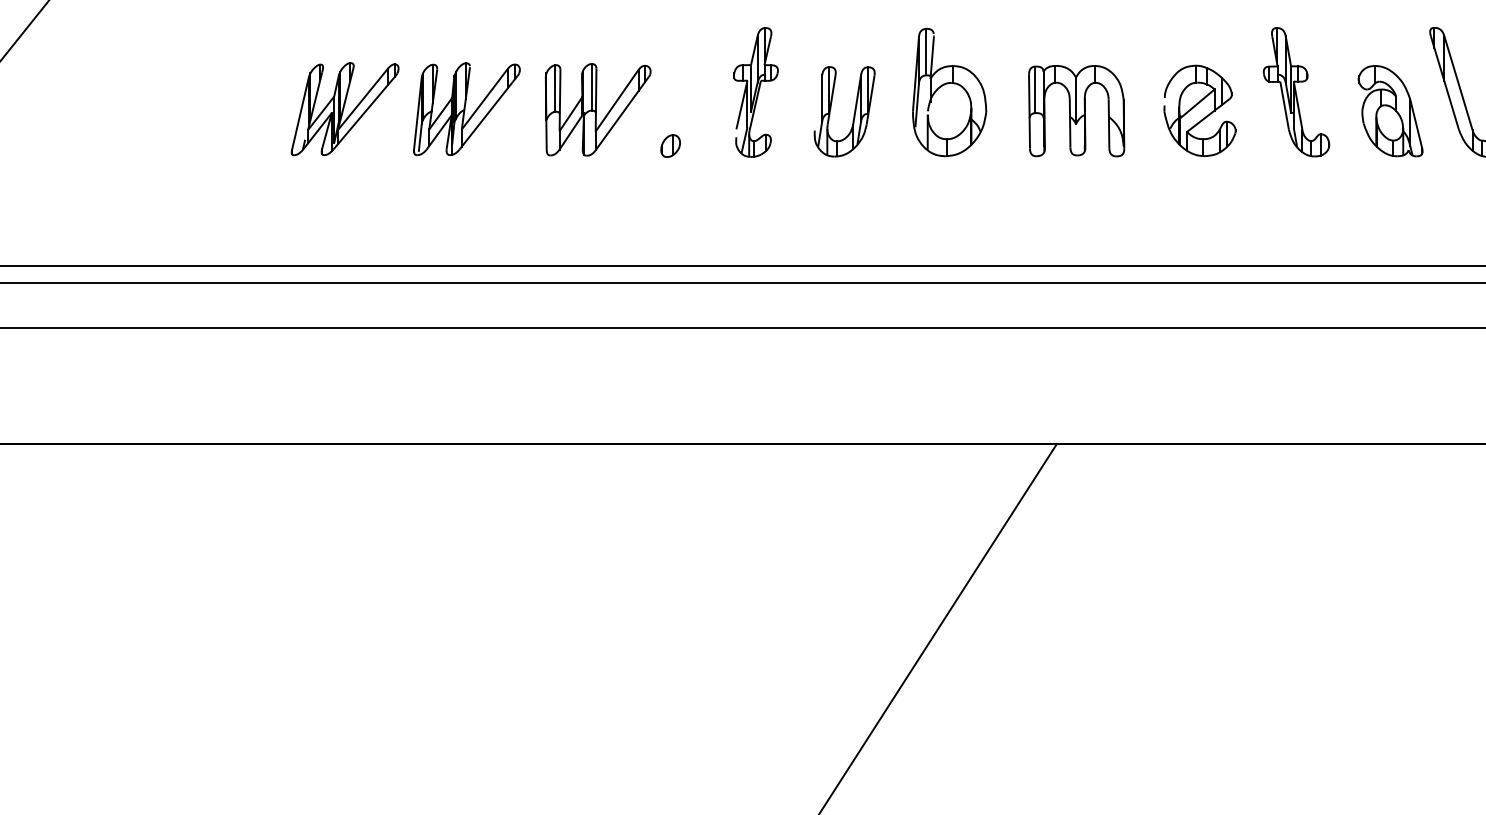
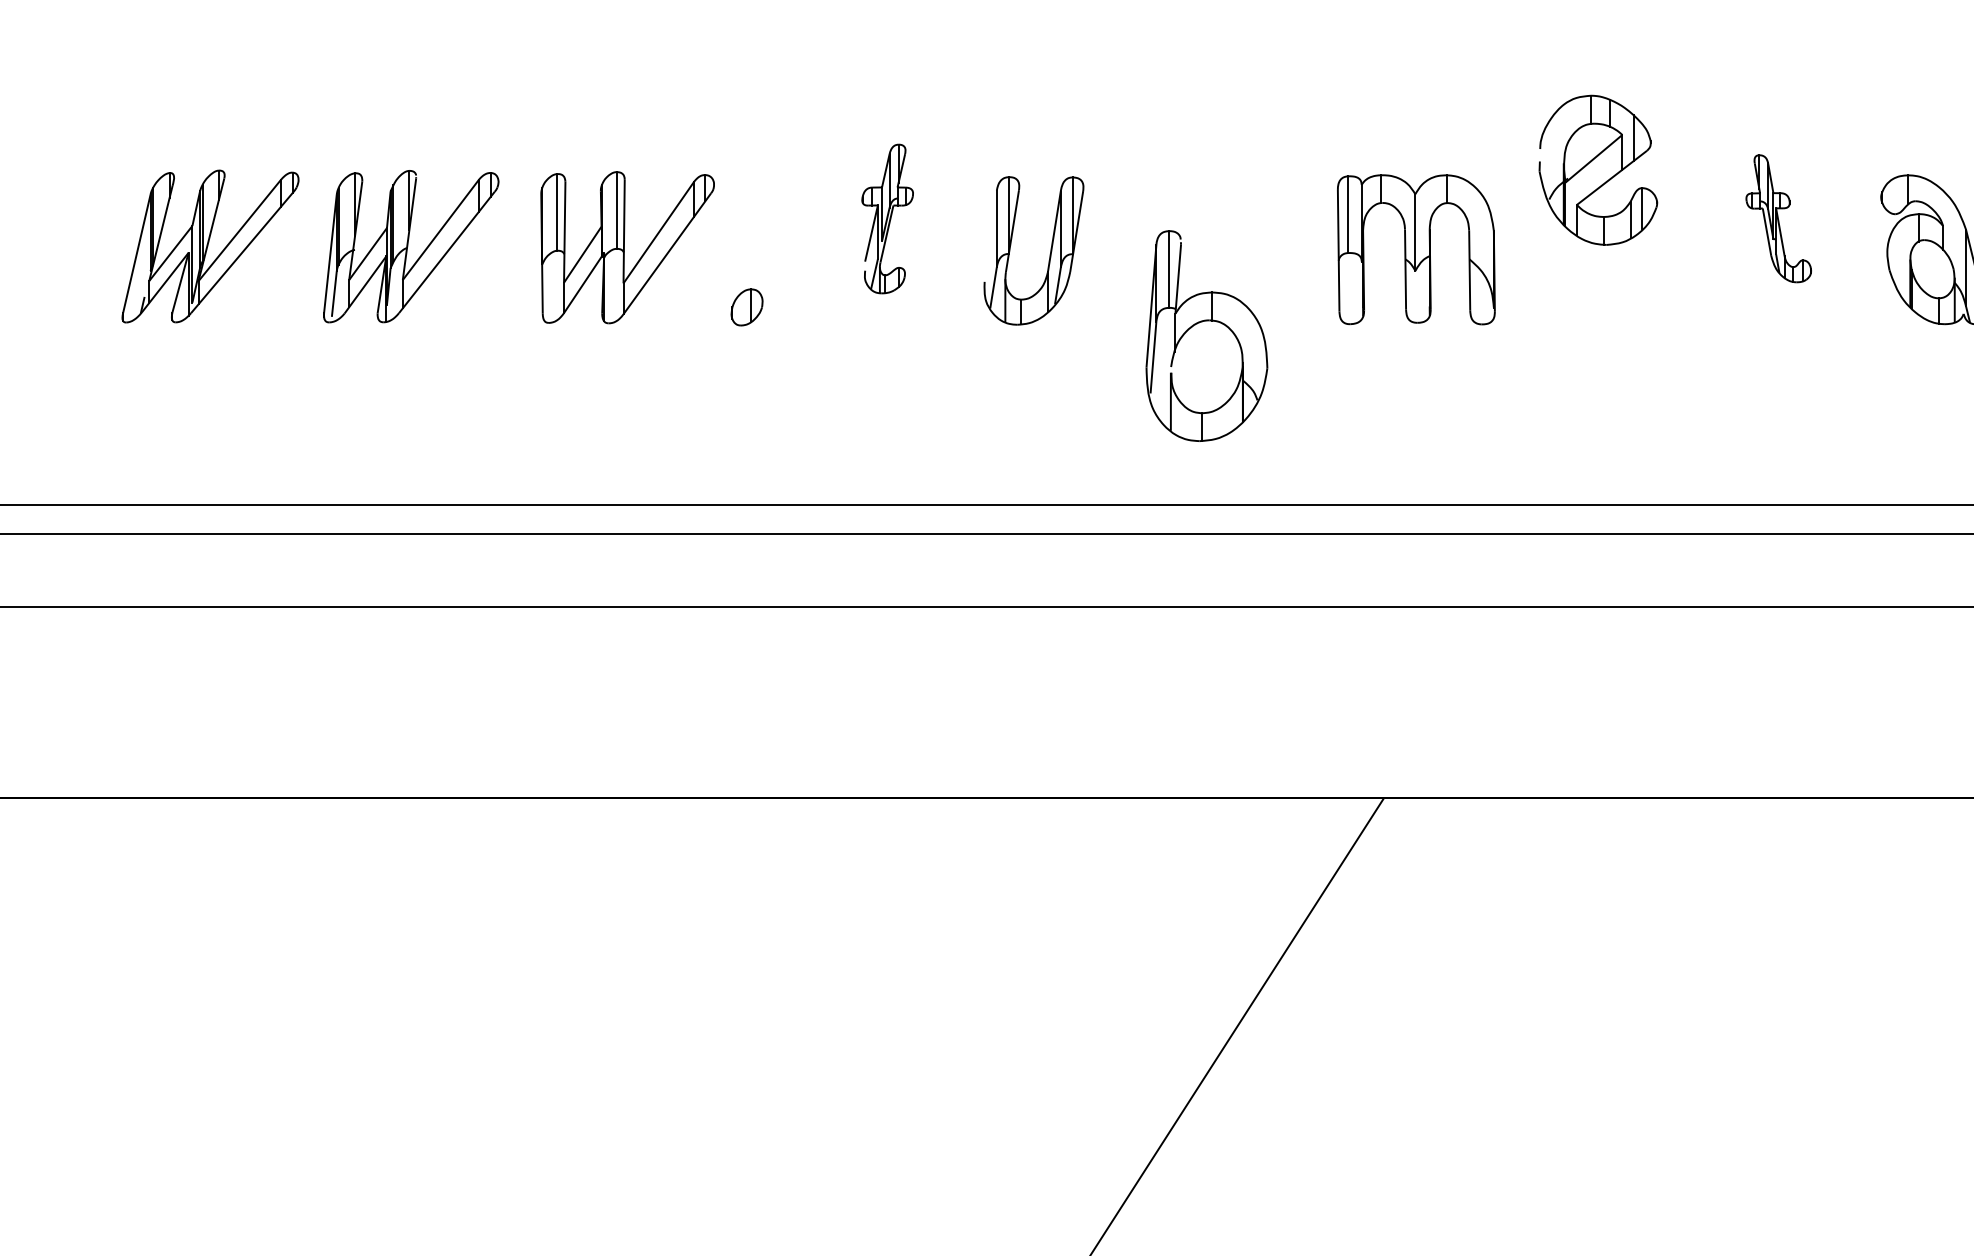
part: (755, 92) -> (886, 219), size x0.7
part: (949, 92) -> (1206, 336), moved
part: (1296, 92) -> (1778, 219), size x0.6
part: (1199, 110) -> (1597, 169), moved

